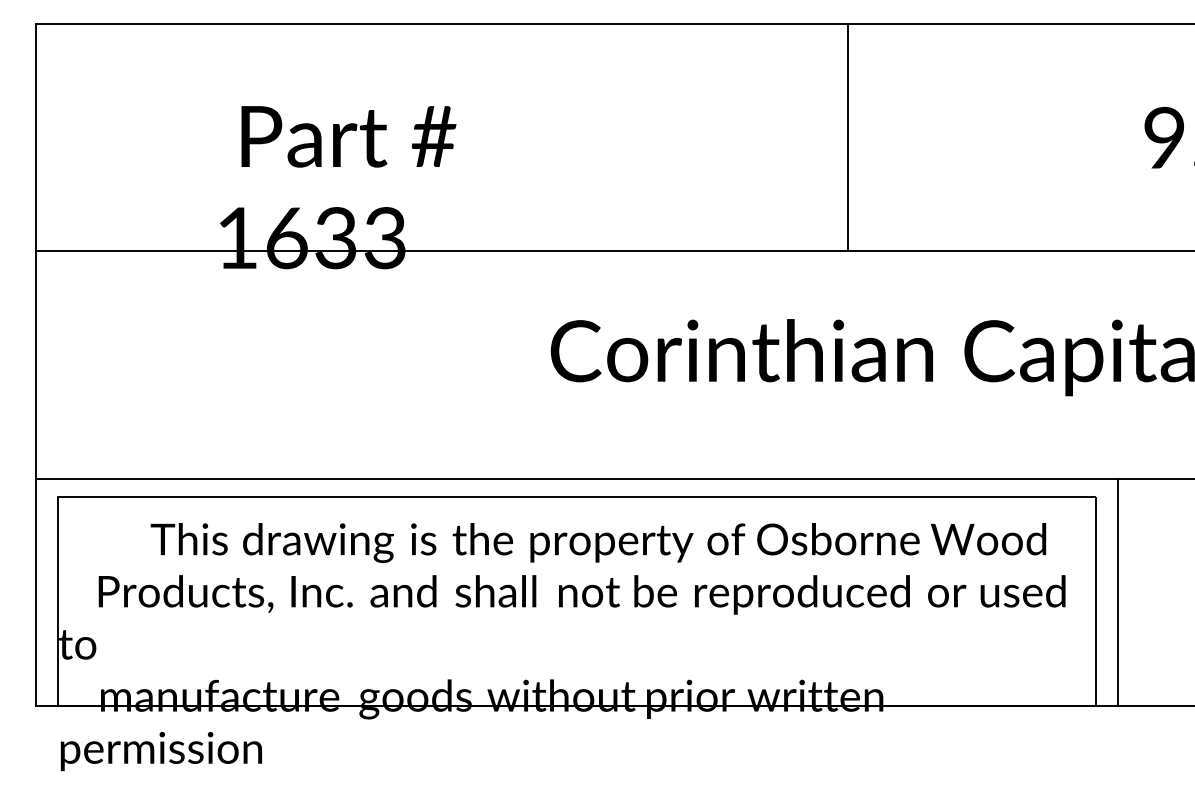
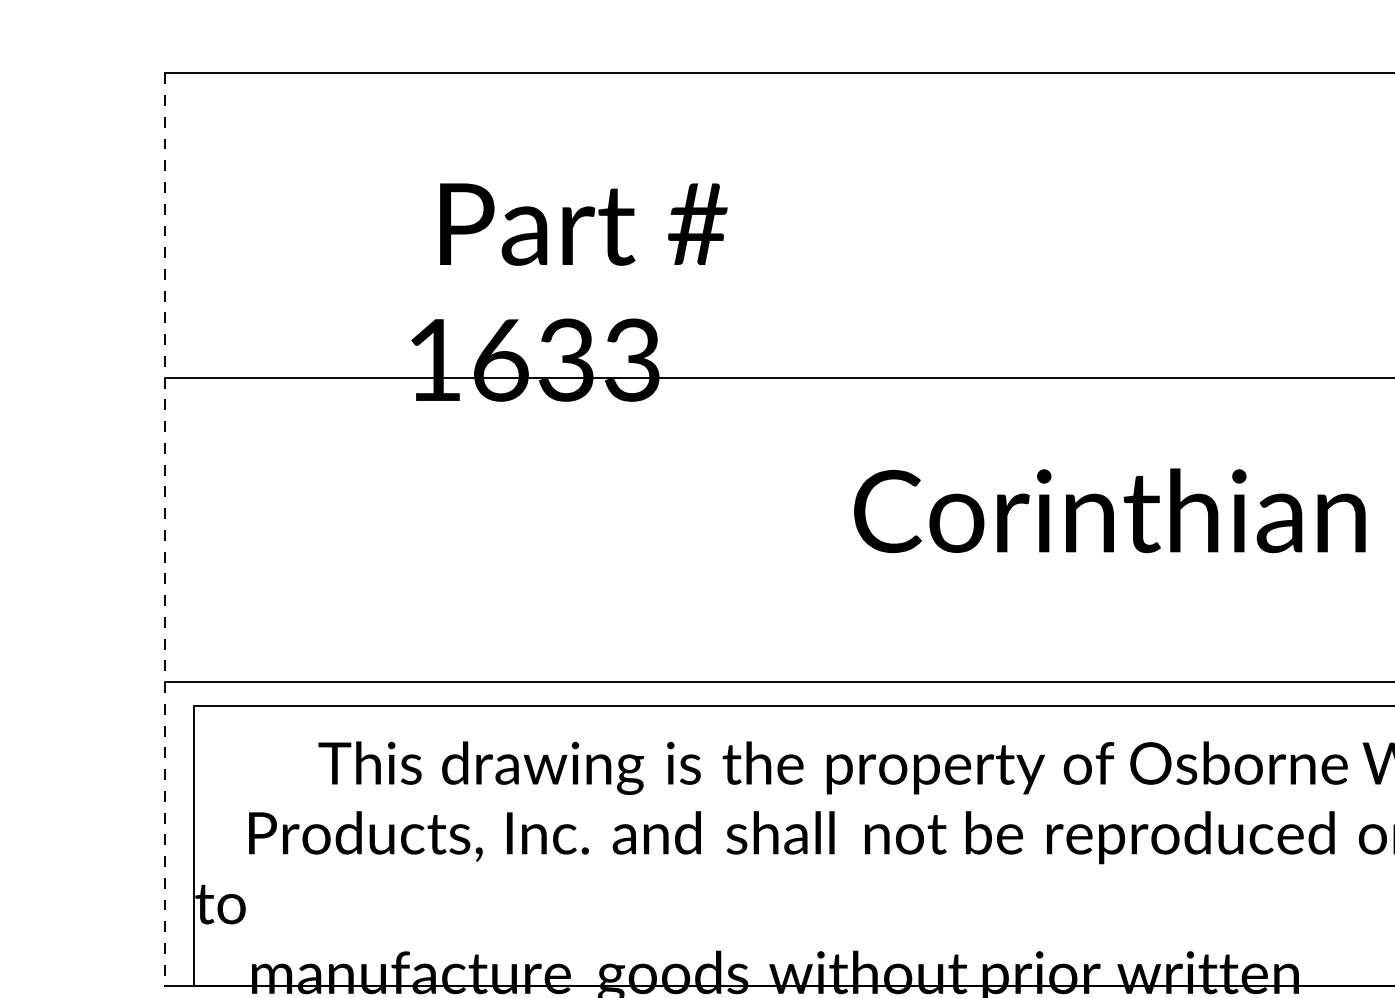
line: (848, 137) -> (1252, 225), removed
line: (35, 365) -> (164, 530), solid -> dashed

